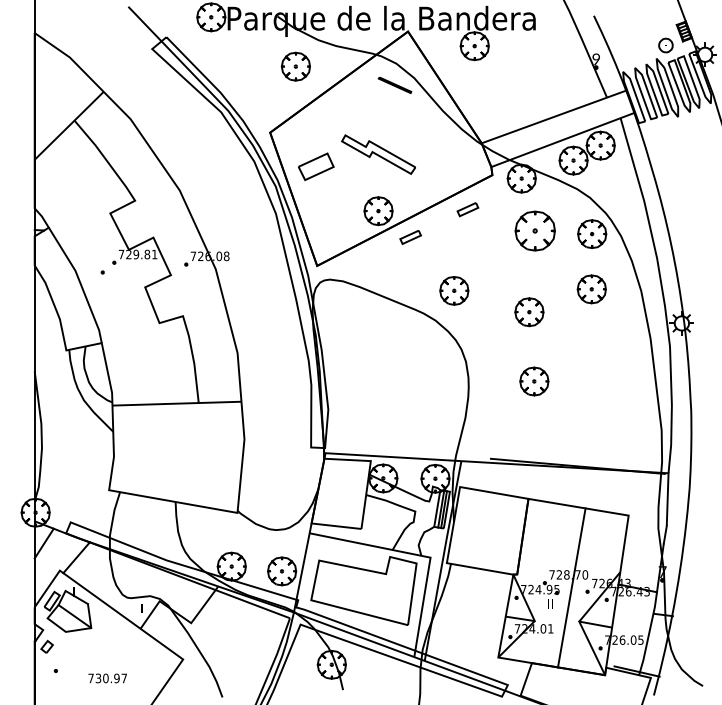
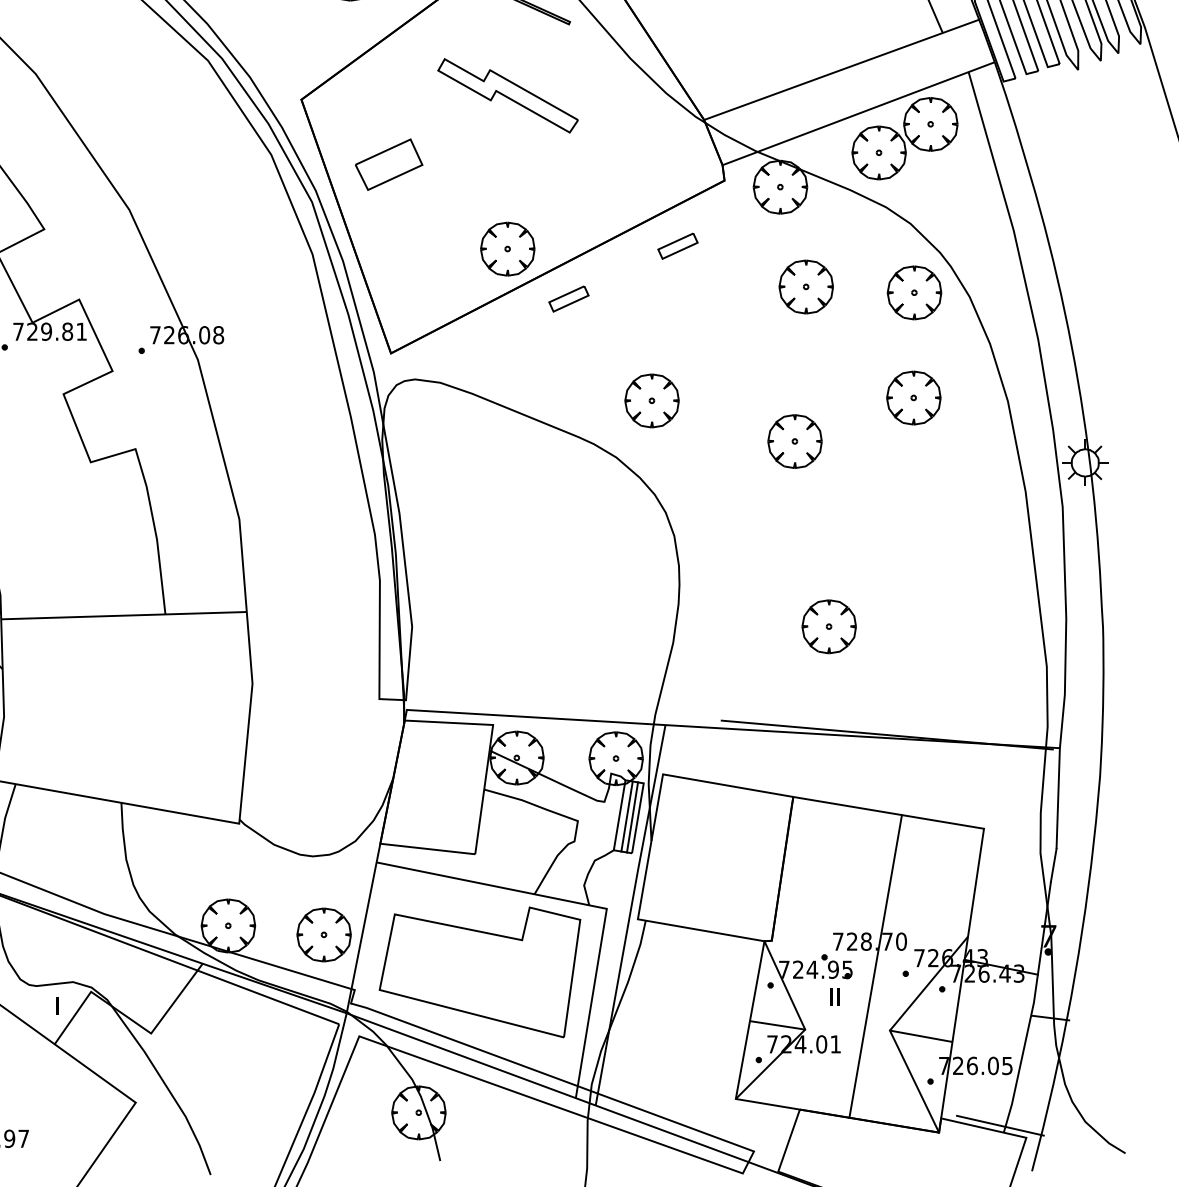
part: (378, 154) -> (507, 95), moved
part: (535, 230) -> (806, 285), size x0.71
part: (534, 381) -> (829, 626), moved

